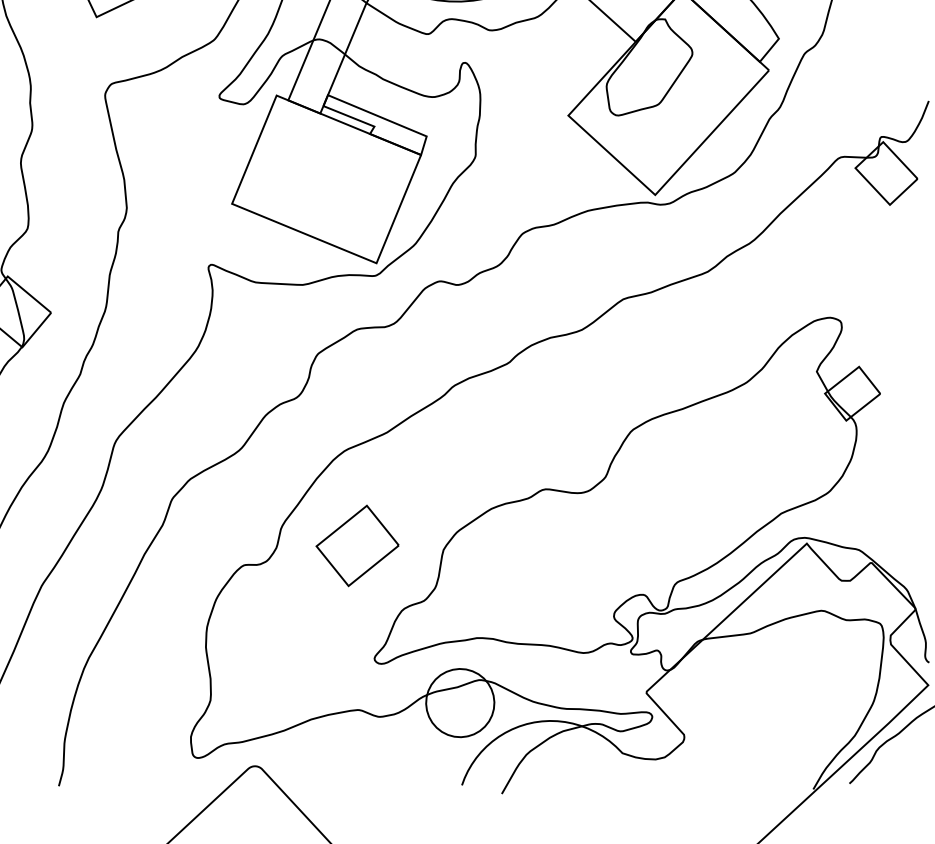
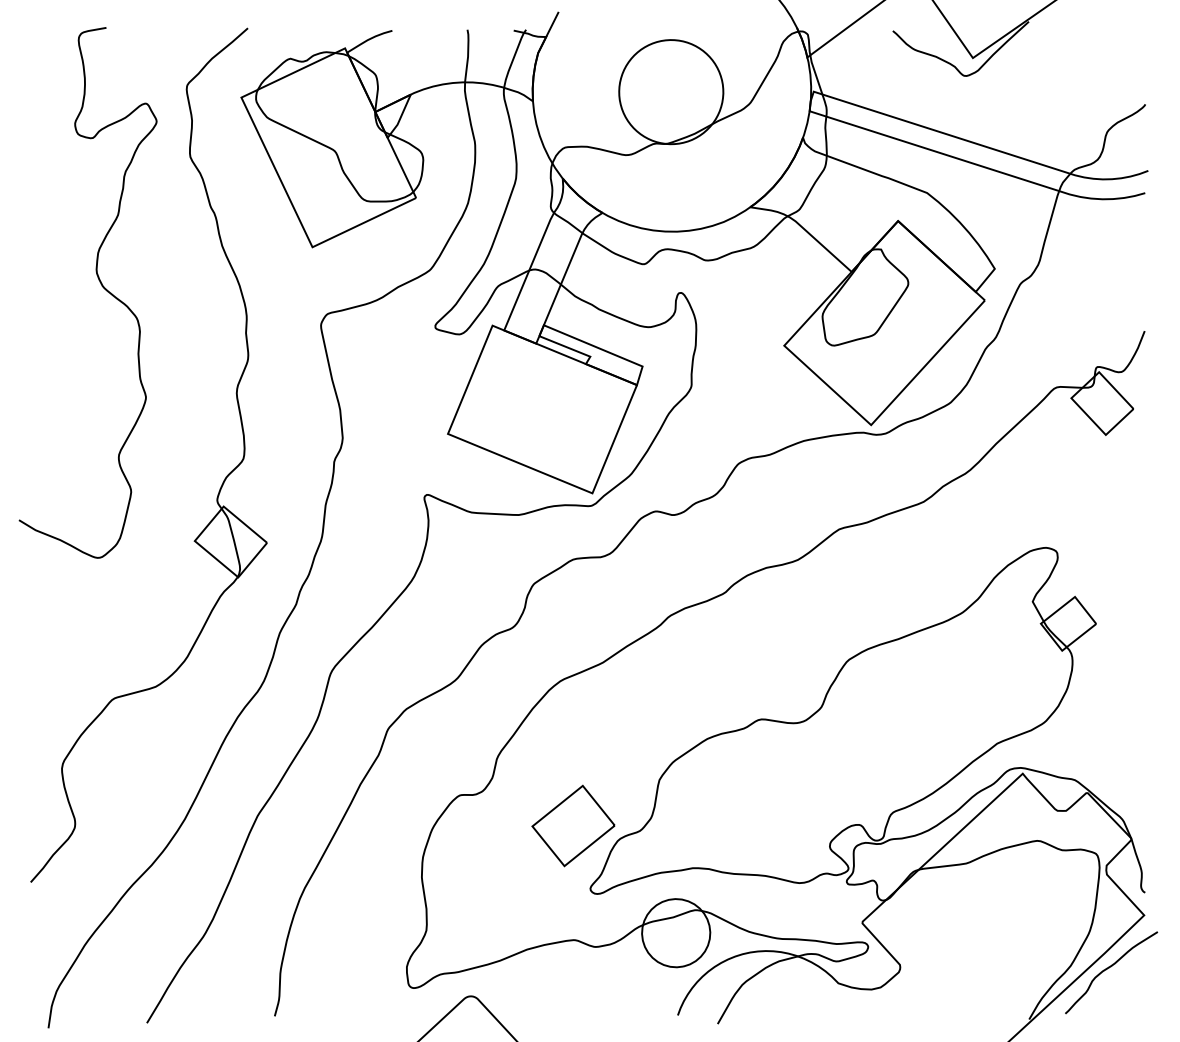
part: (357, 545) -> (573, 825), moved

